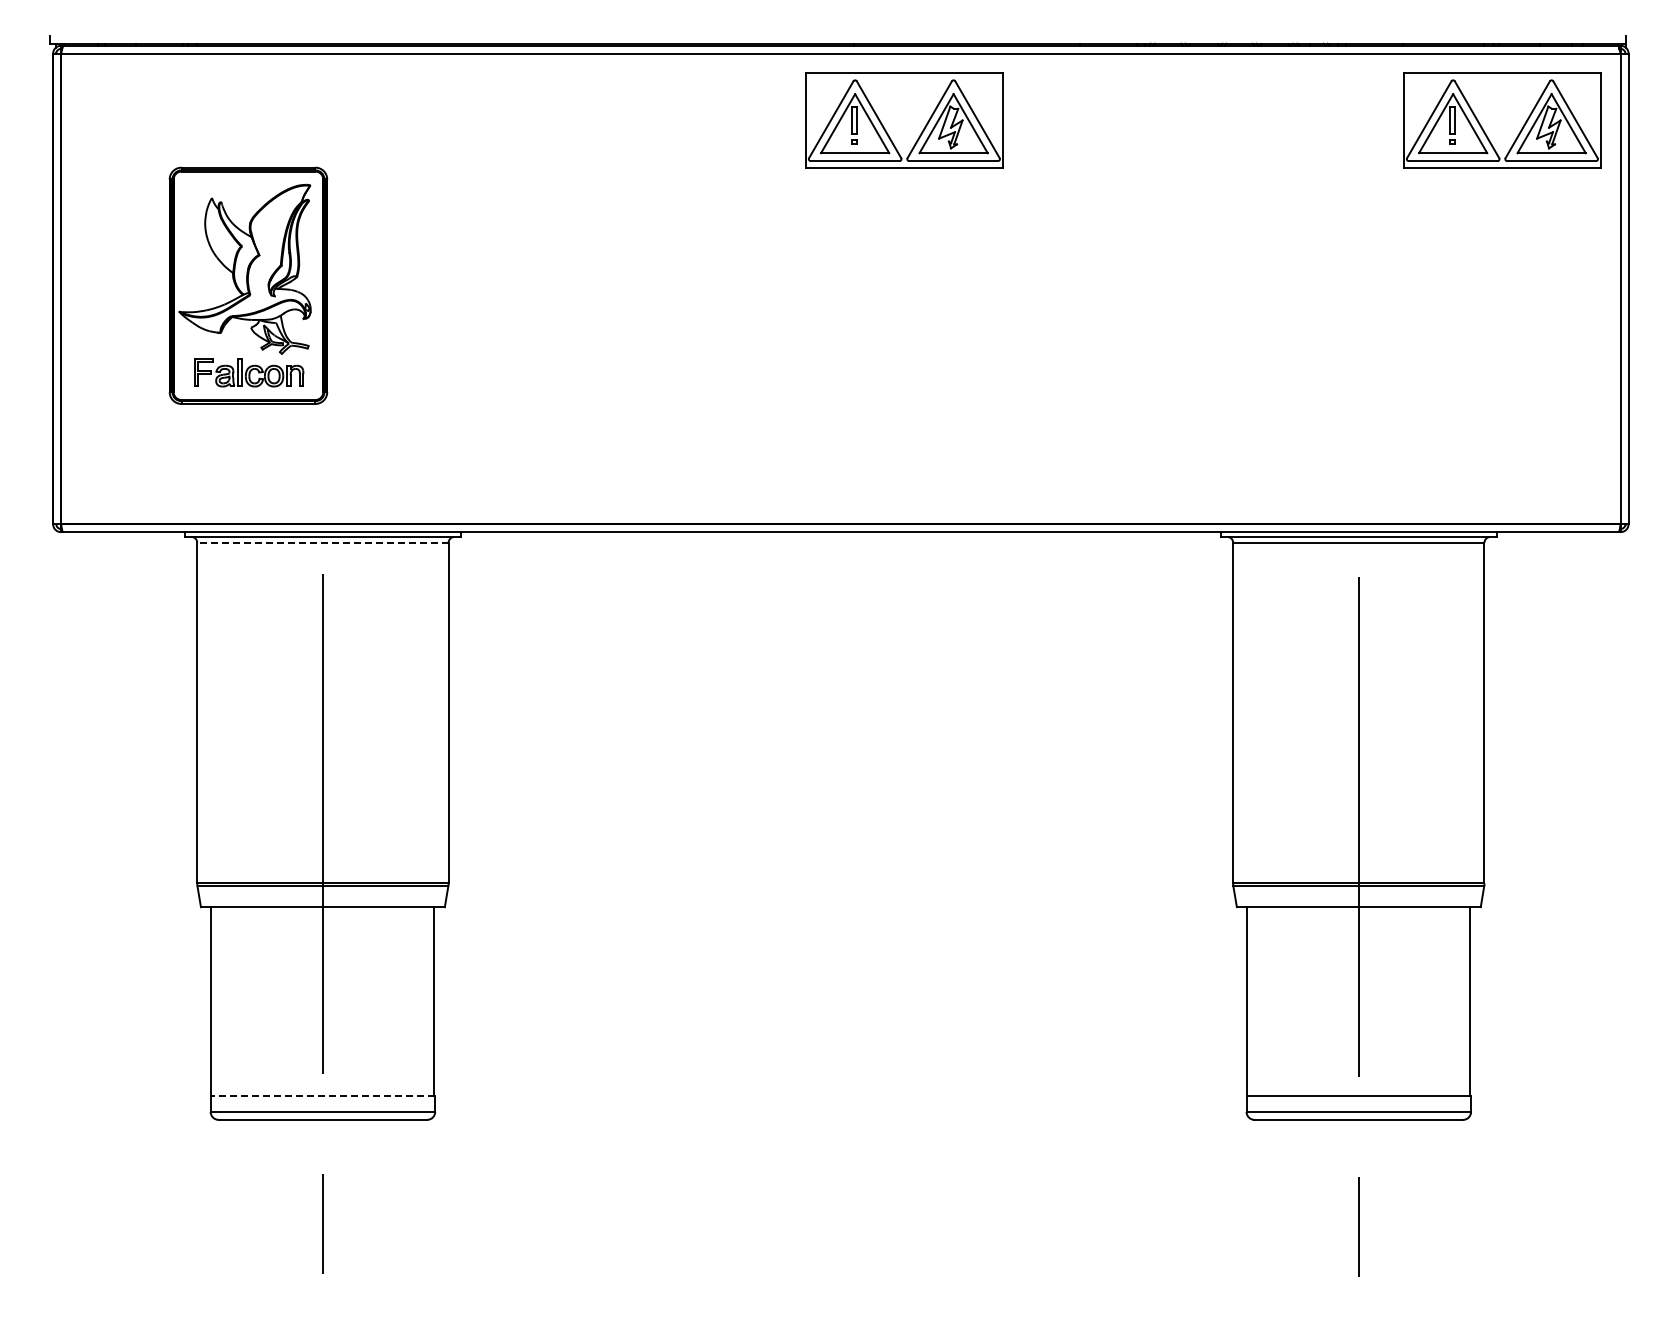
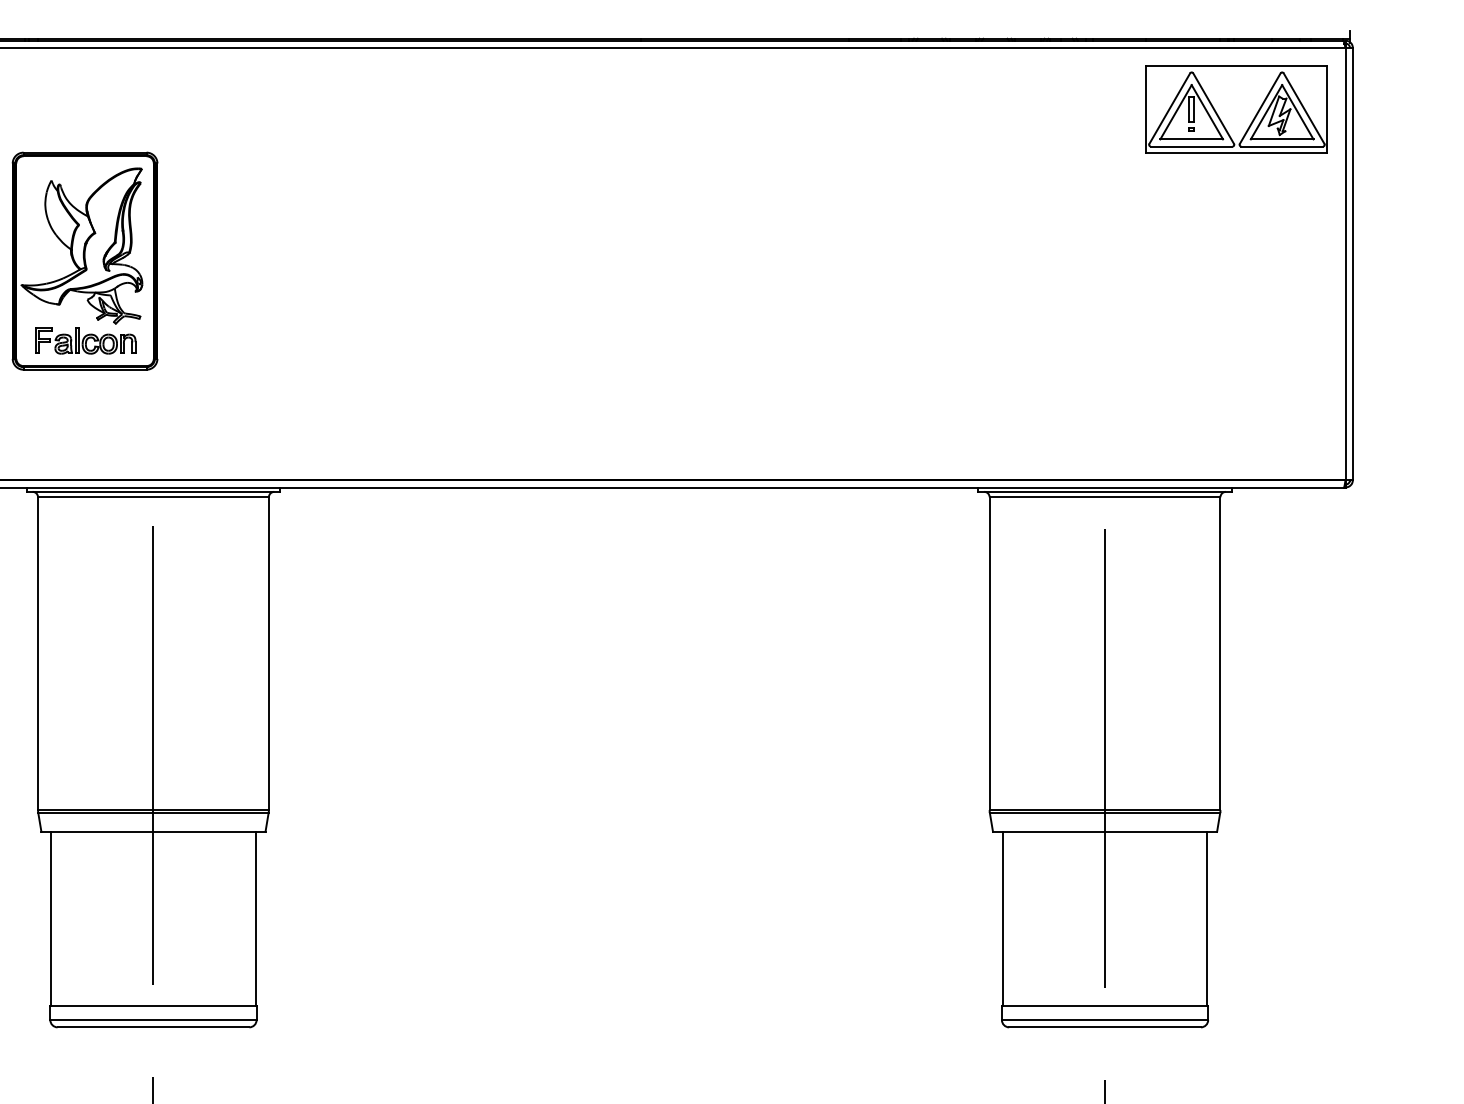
part: (904, 120) -> (687, 109), removed
line: (322, 542) -> (153, 496), dashed -> solid
line: (322, 1096) -> (153, 1005), dashed -> solid

